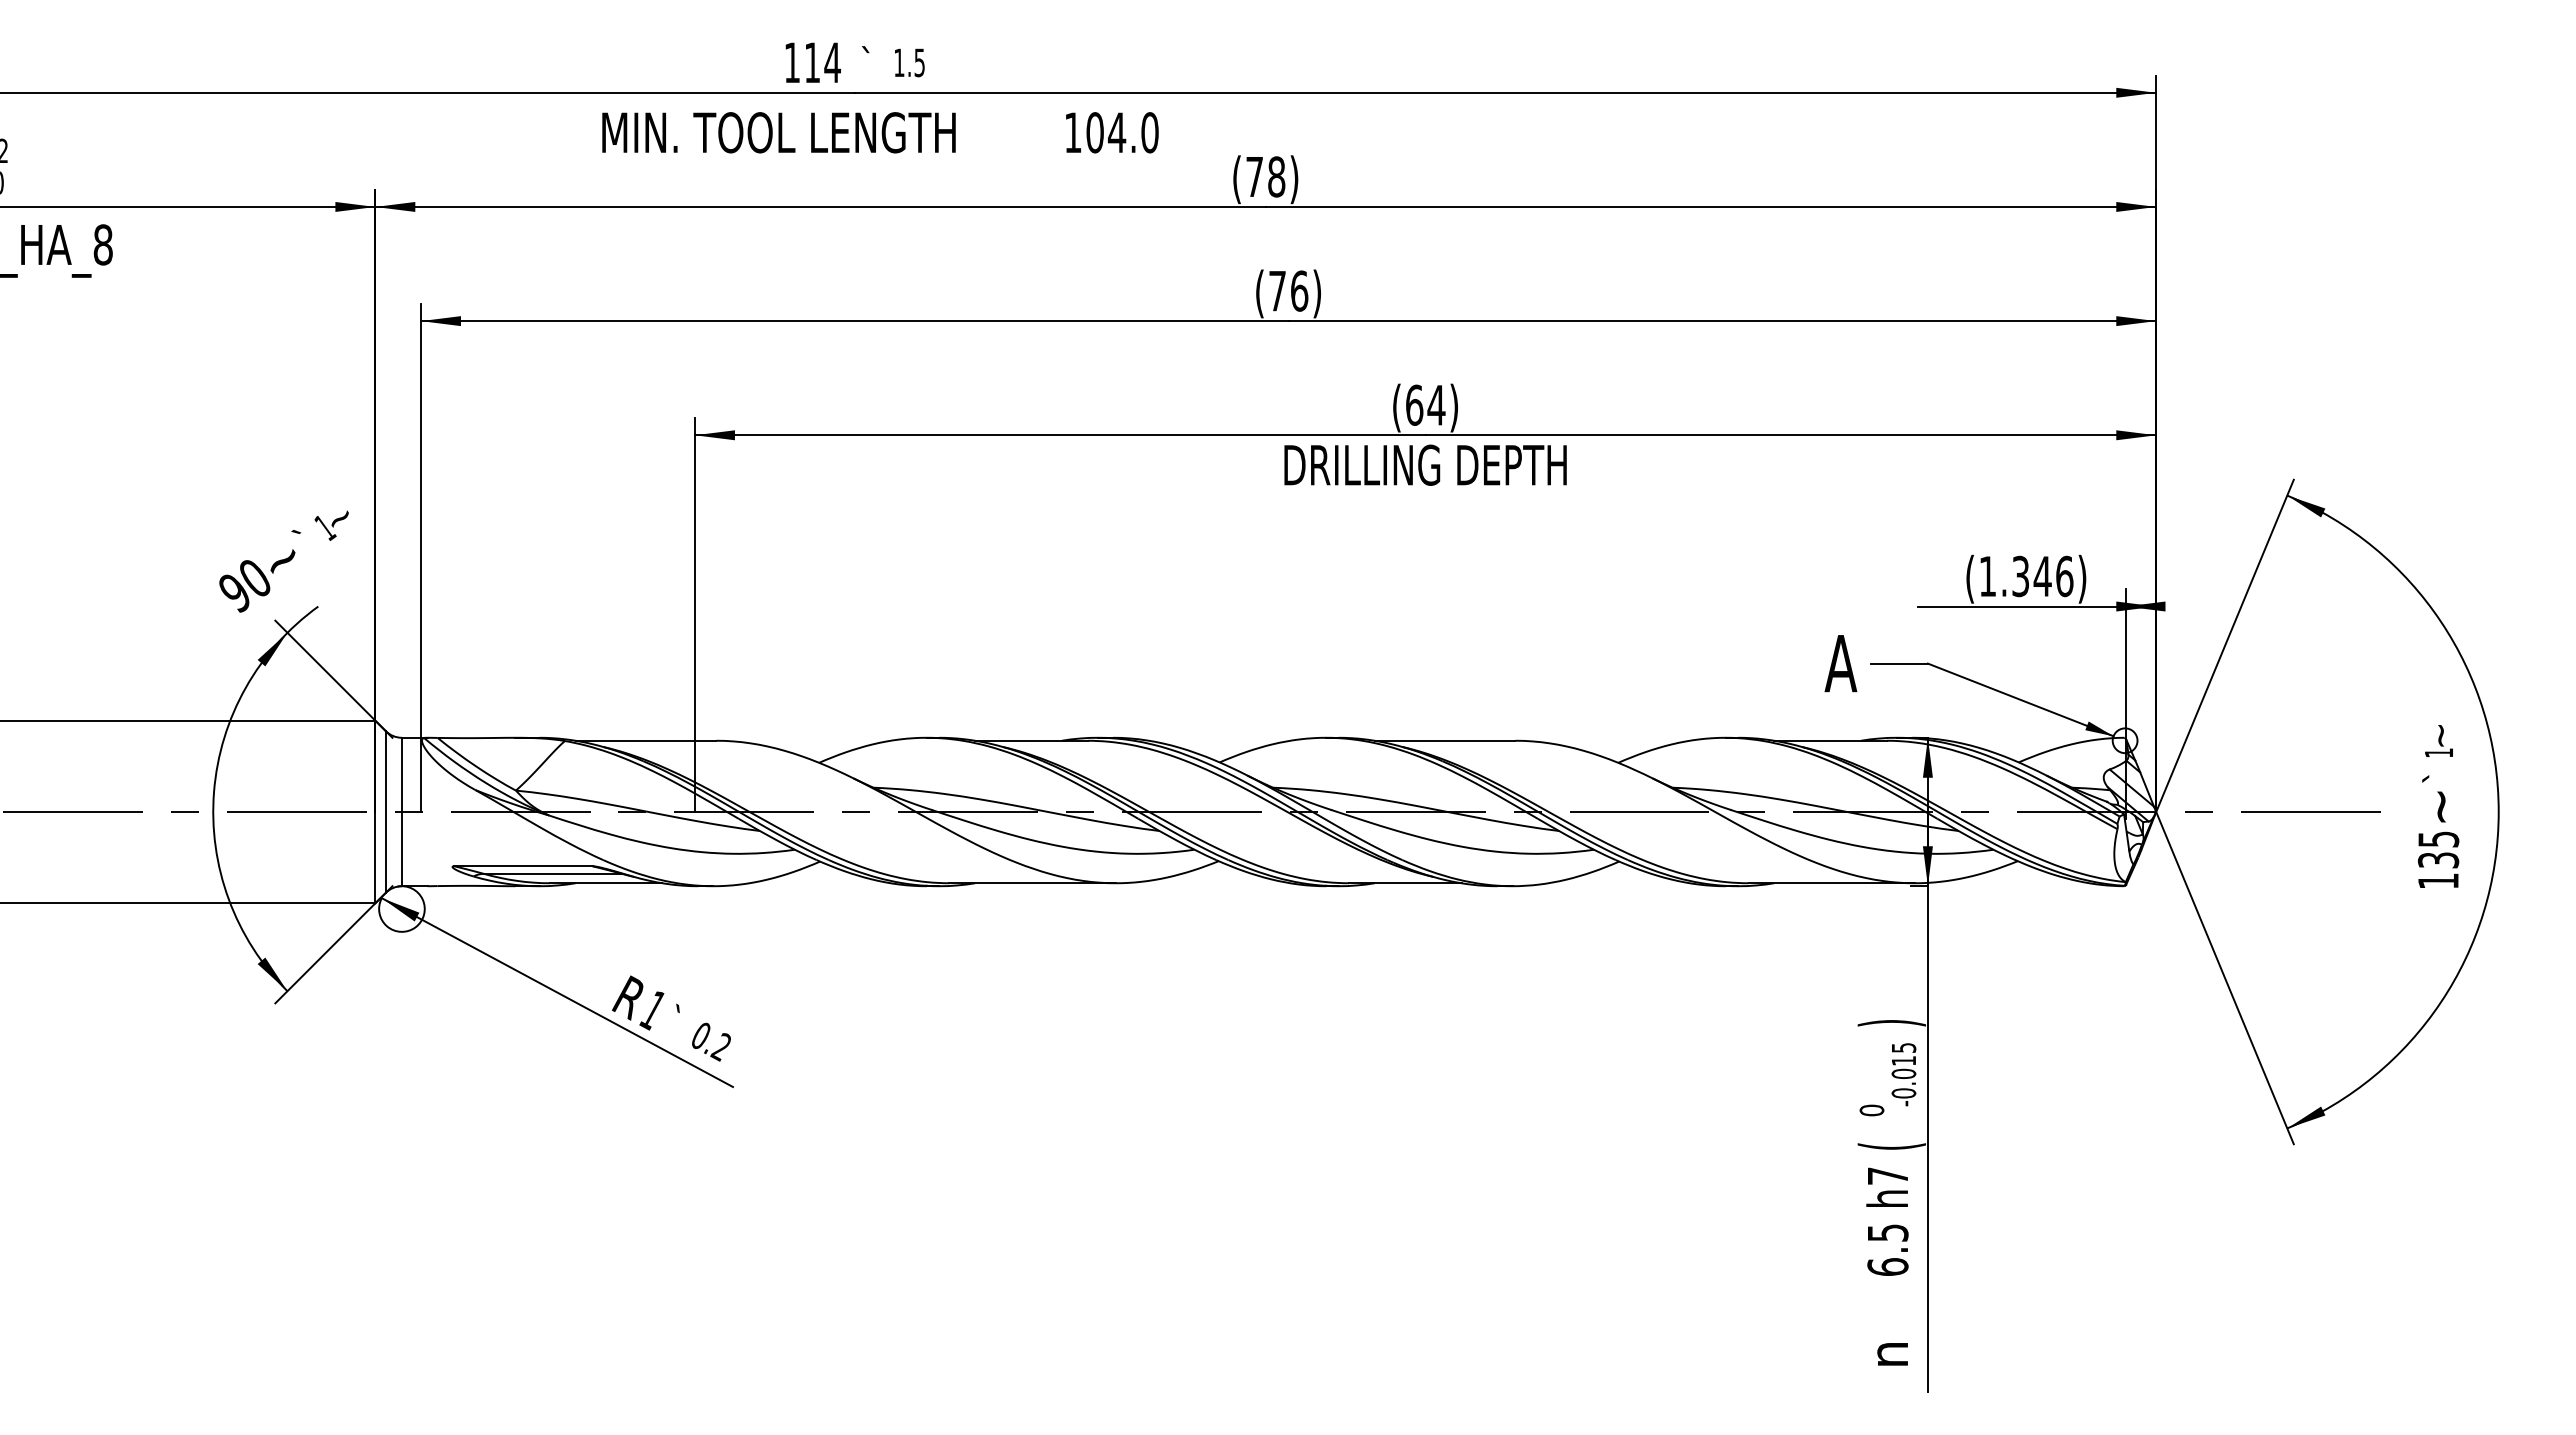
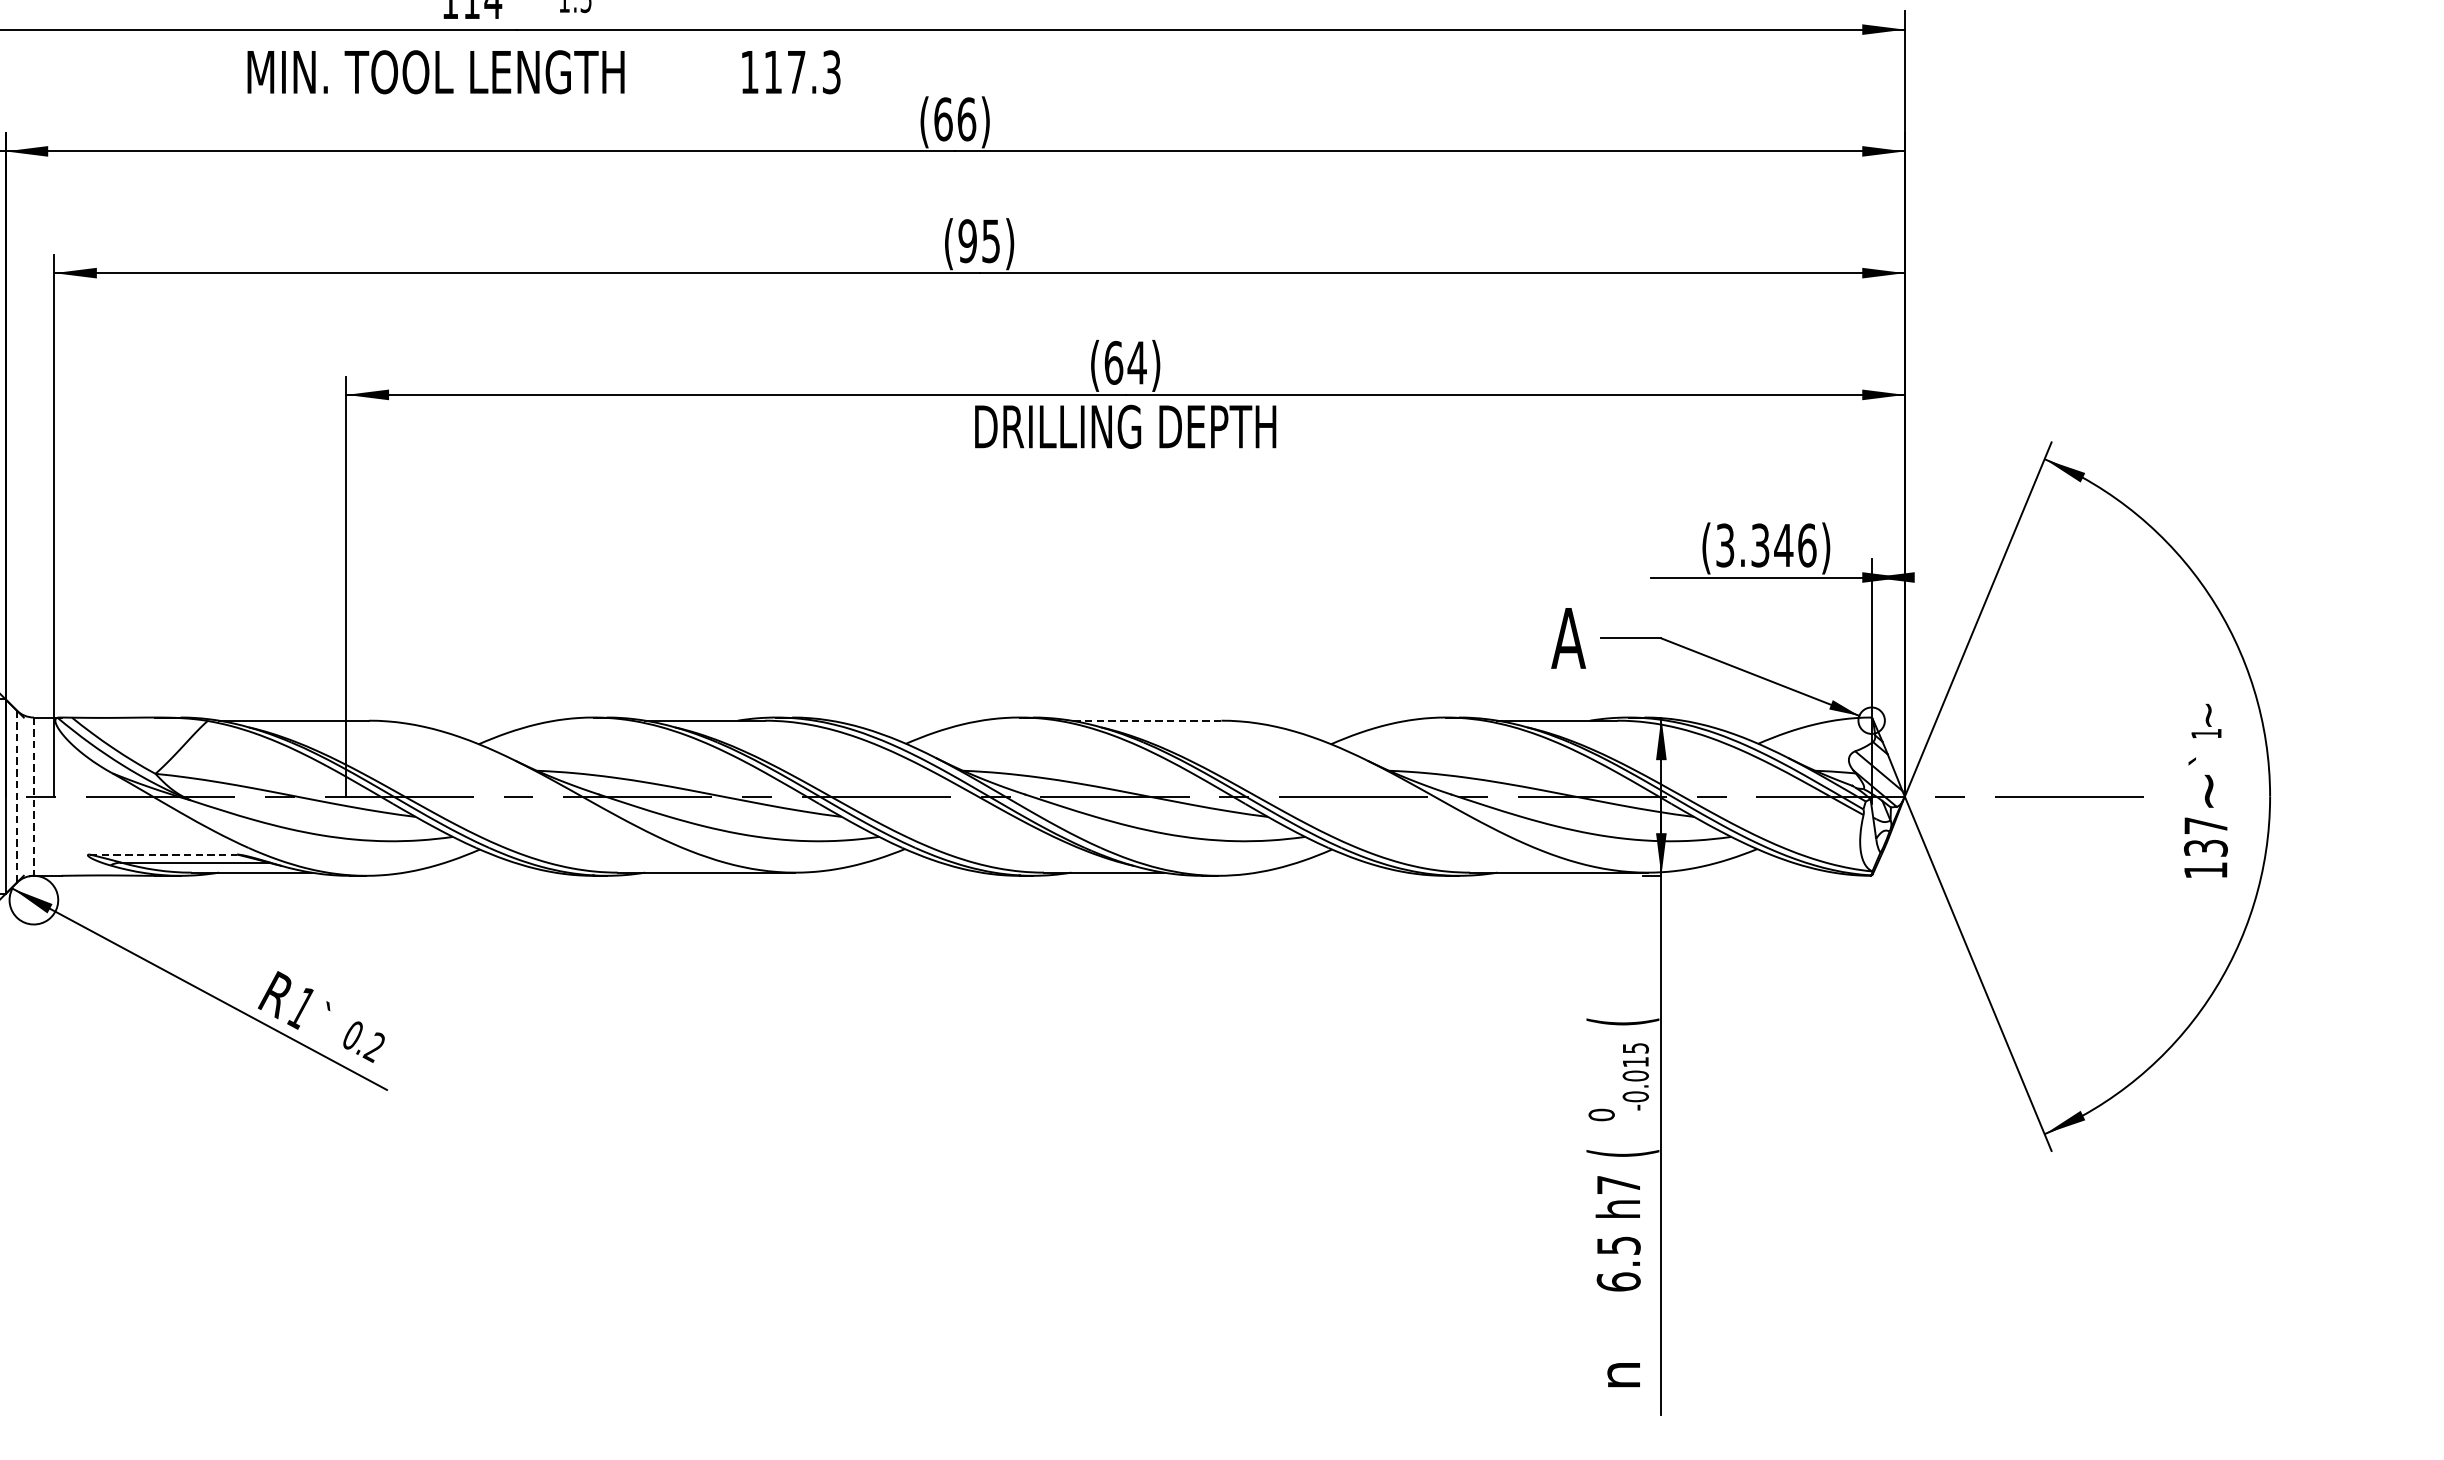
text: (1122, 132) -> (802, 71), 104.0 -> 117.3
text: (1265, 176) -> (954, 118), (78) -> (66)
text: (1288, 290) -> (979, 240), (76) -> (95)
text: (1987, 576) -> (1724, 545), (1.346) -> (3.346)
line: (1444, 740) -> (1145, 720), solid -> dashed
line: (385, 812) -> (16, 797), solid -> dashed
line: (401, 812) -> (33, 797), solid -> dashed
text: (2438, 839) -> (2205, 825), 135 -> 137
line: (524, 866) -> (164, 854), solid -> dashed
text: (1891, 1023) -> (1622, 1022), ) -> (

